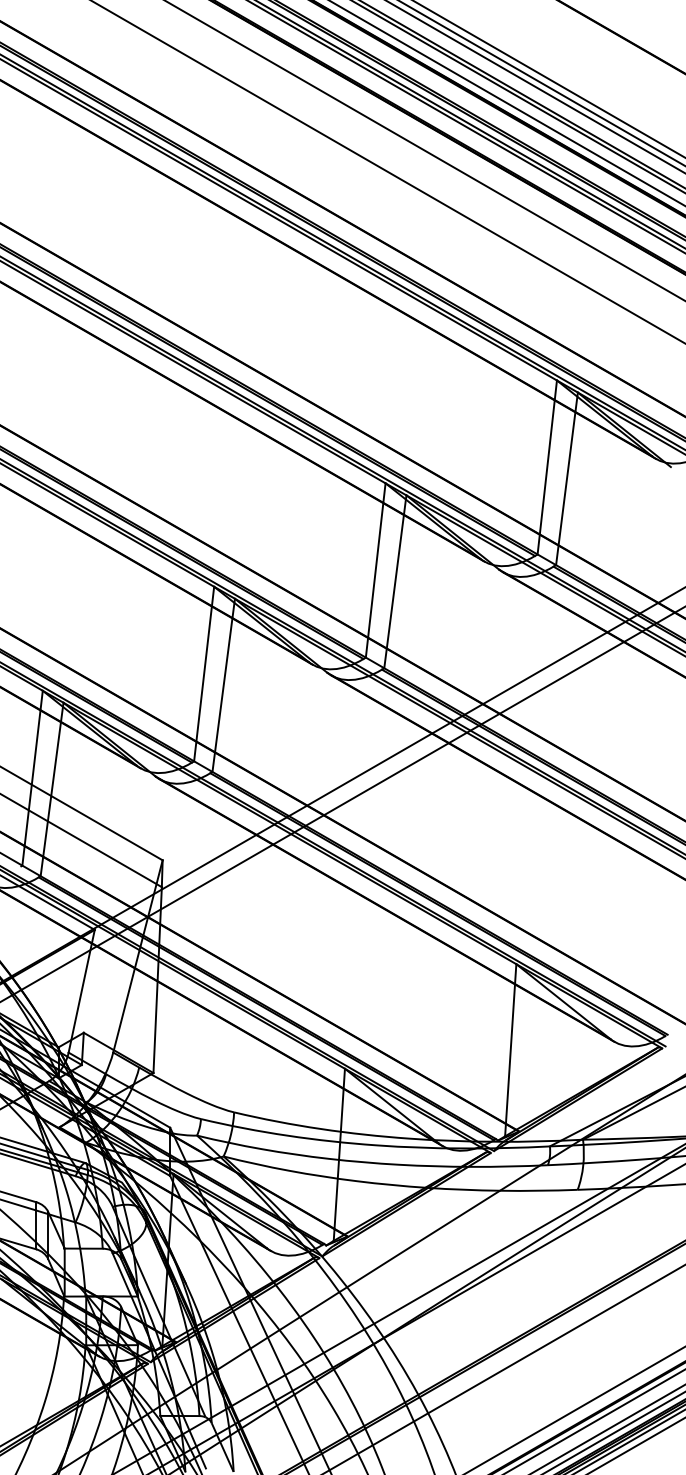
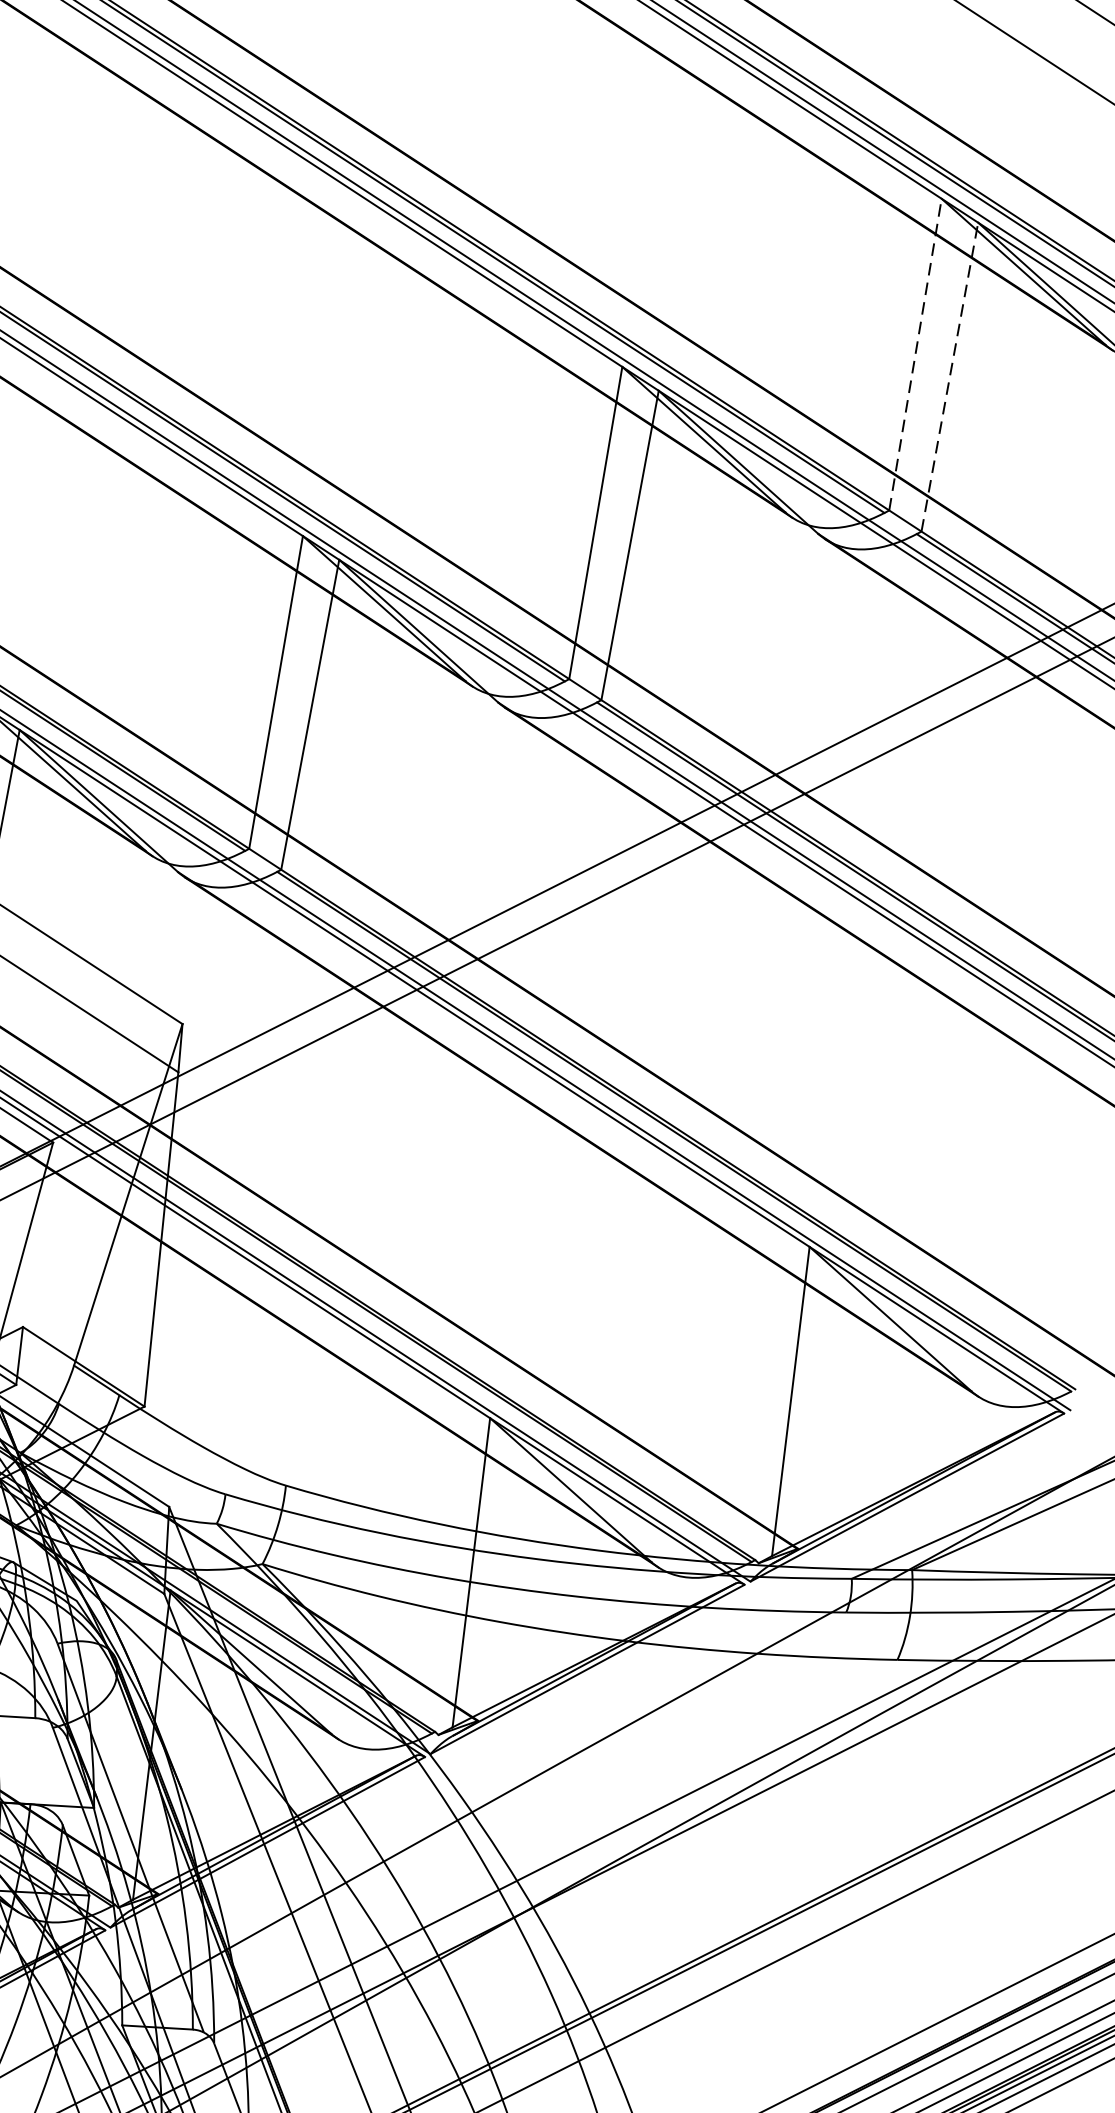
line: (547, 467) -> (915, 354), solid -> dashed
line: (566, 478) -> (948, 376), solid -> dashed

